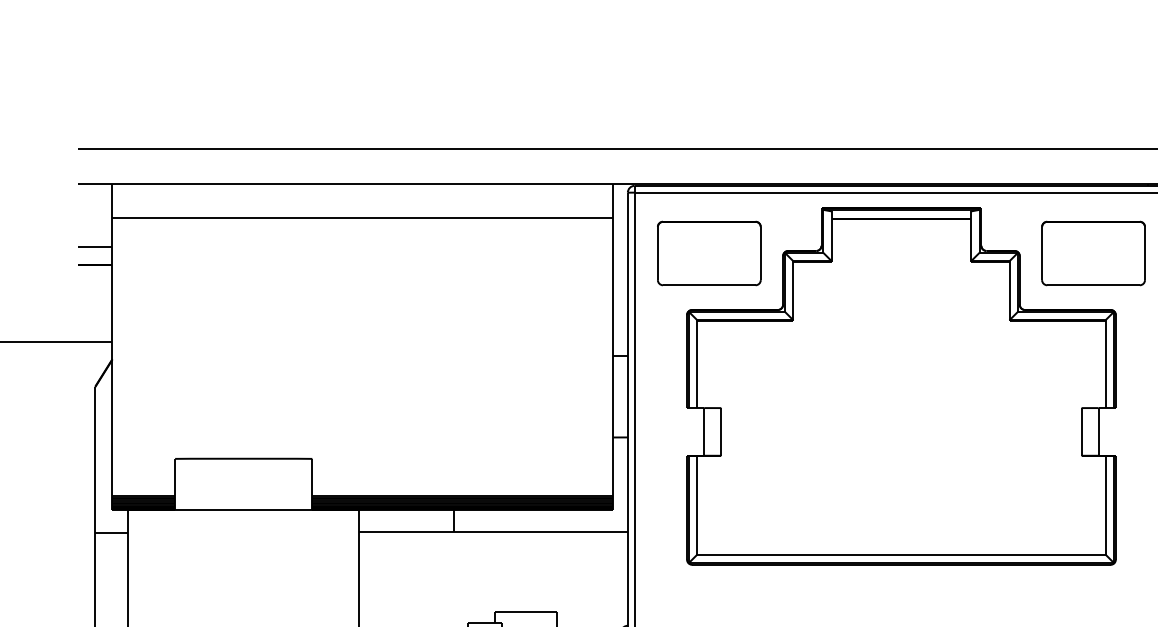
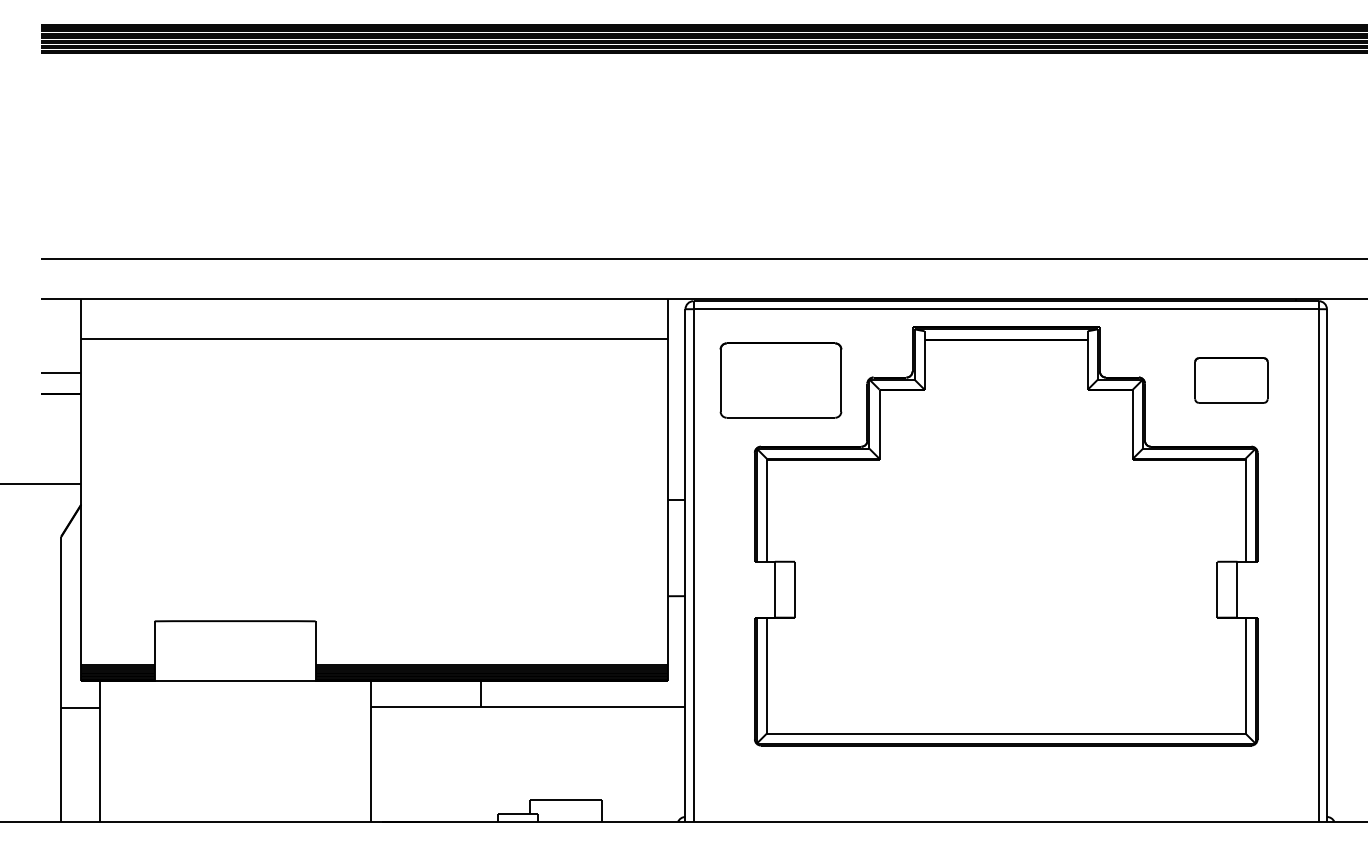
part: (1093, 253) -> (1231, 380), size x0.6

